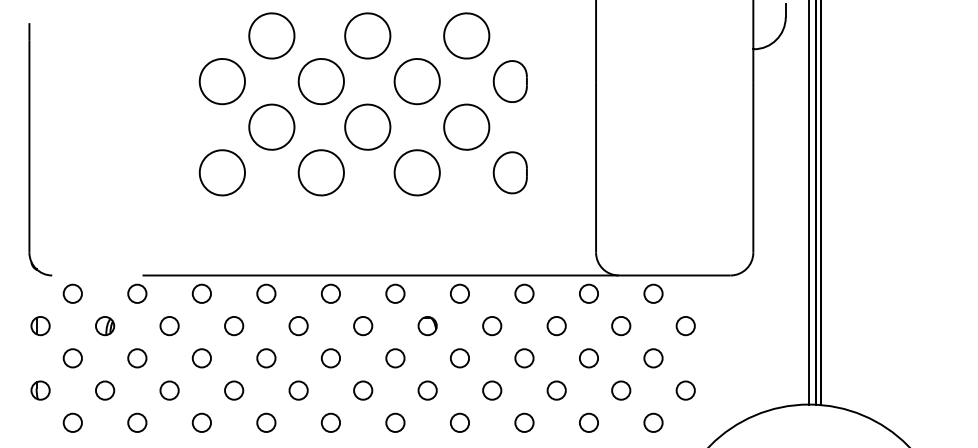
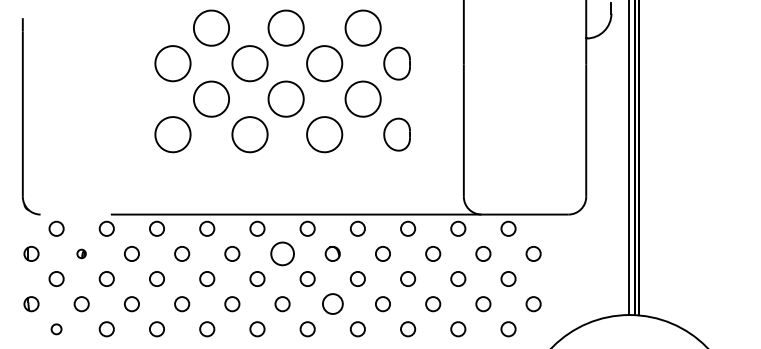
part: (104, 325) -> (81, 253), size x0.6
circle: (363, 325) -> (282, 253), size x1.6
circle: (427, 391) -> (332, 304), size x1.4
circle: (72, 423) -> (56, 329), size x0.7

